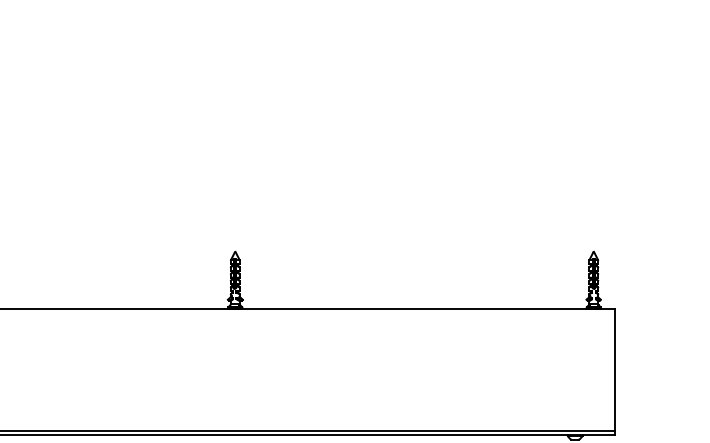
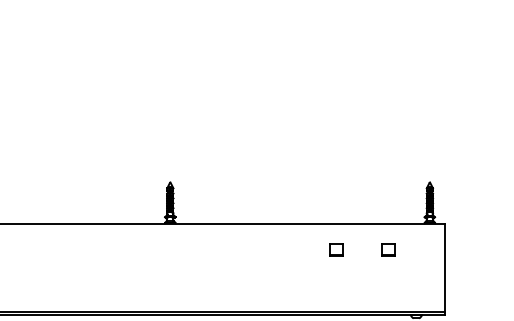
part: (464, 345) -> (336, 250), added
part: (536, 345) -> (388, 250), added

